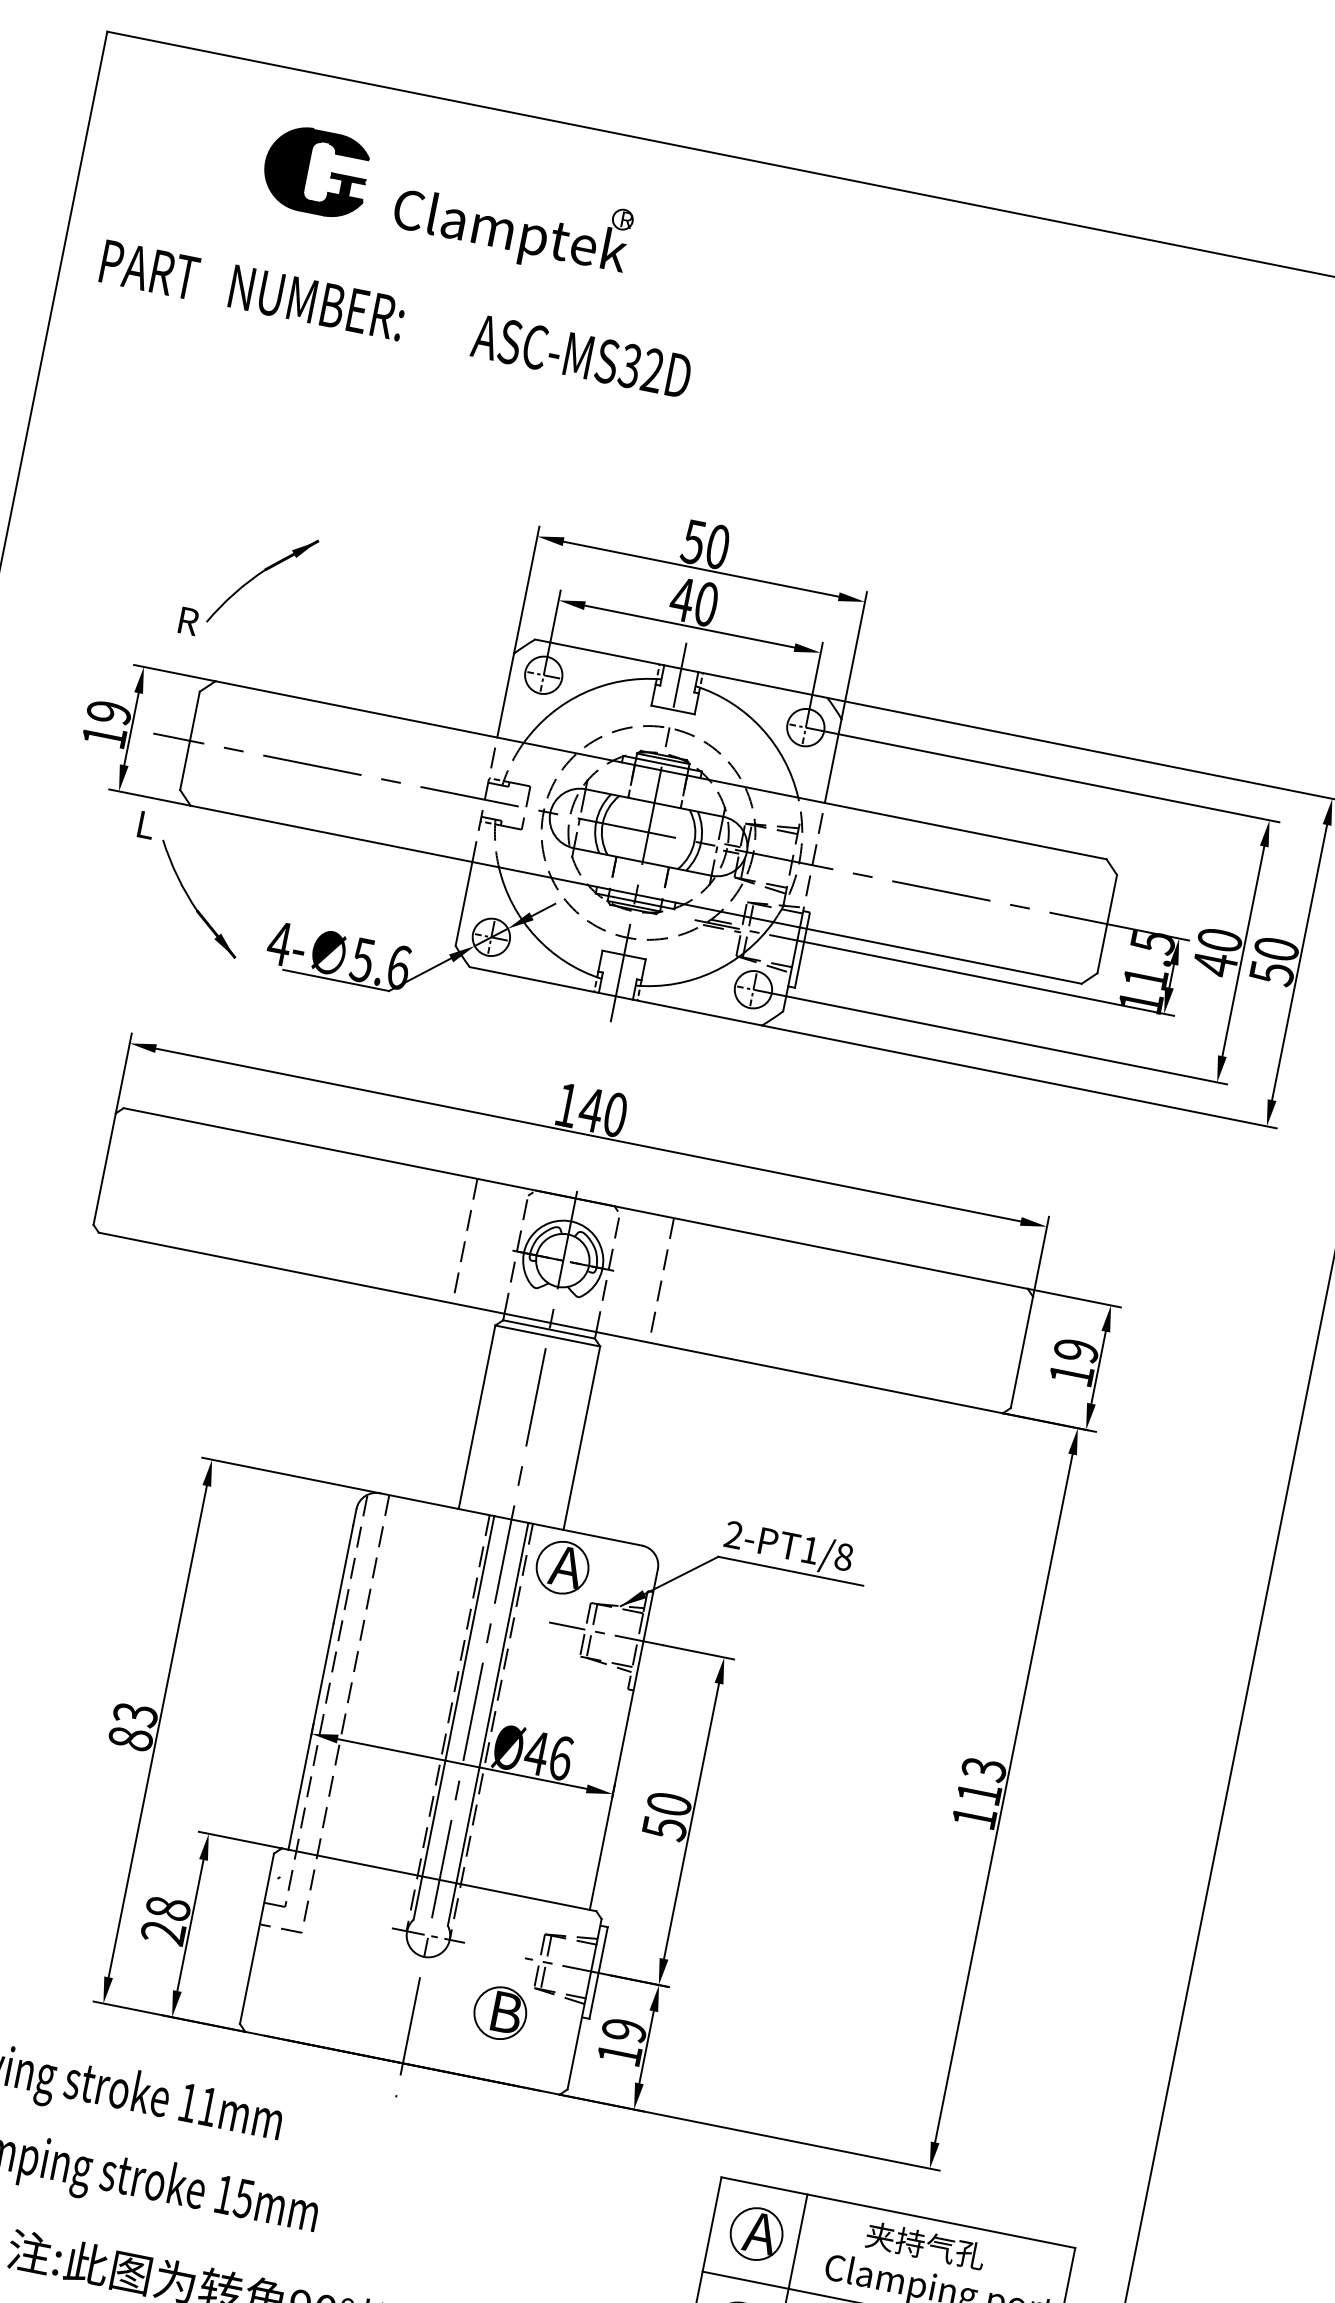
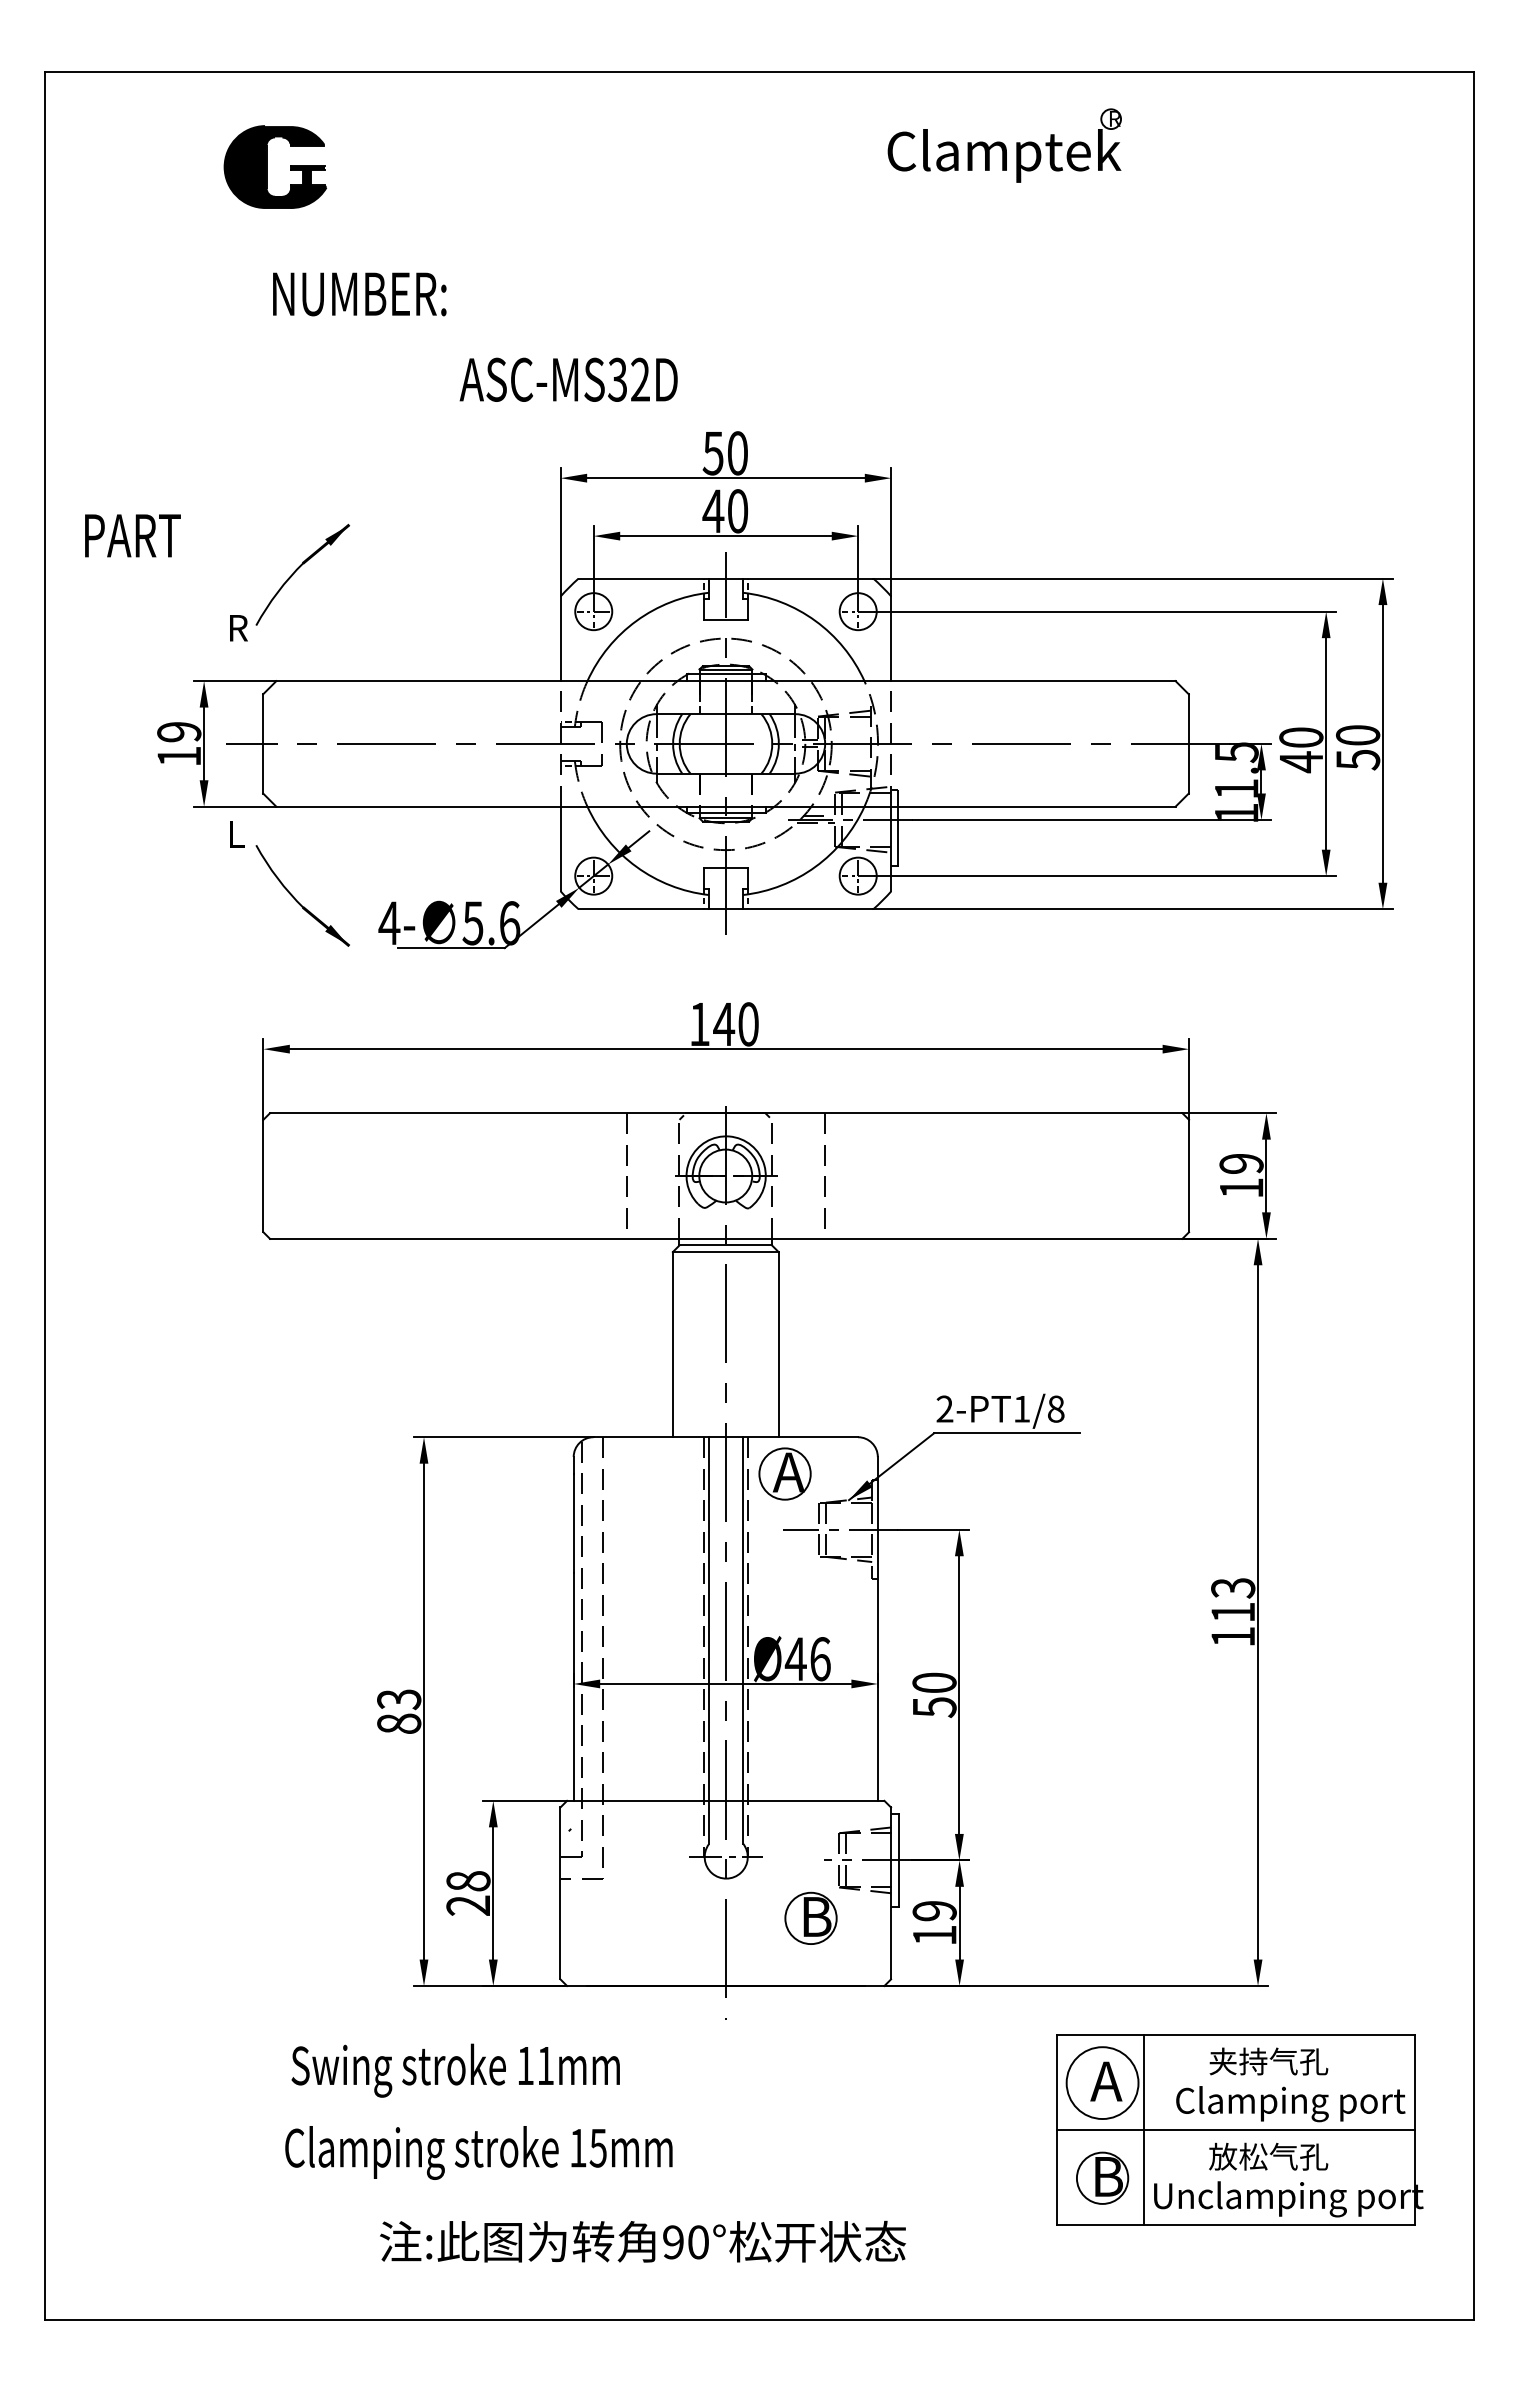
part: (511, 224) -> (1004, 145), moved
text: (149, 269) -> (132, 535), moved
text: (316, 303) -> (359, 294), moved
text: (581, 355) -> (568, 379), moved
circle: (756, 2233) -> (1102, 2082), size x1.4

